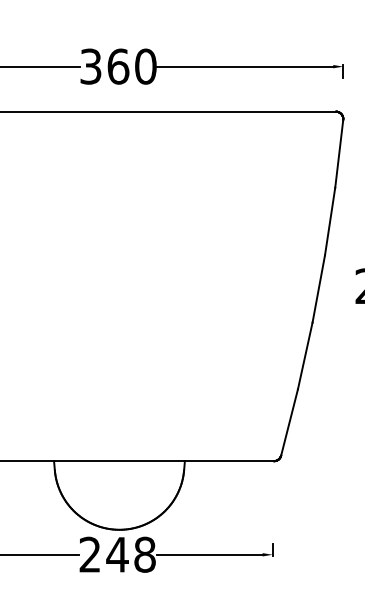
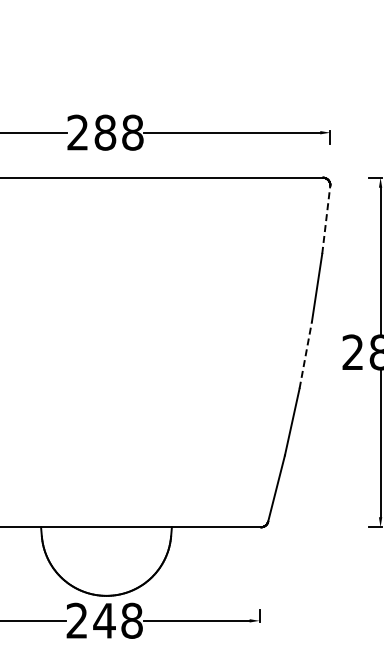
text: (118, 66) -> (105, 132), 360 -> 288
line: (339, 153) -> (326, 219), solid -> dashed
line: (318, 288) -> (305, 354), solid -> dashed

